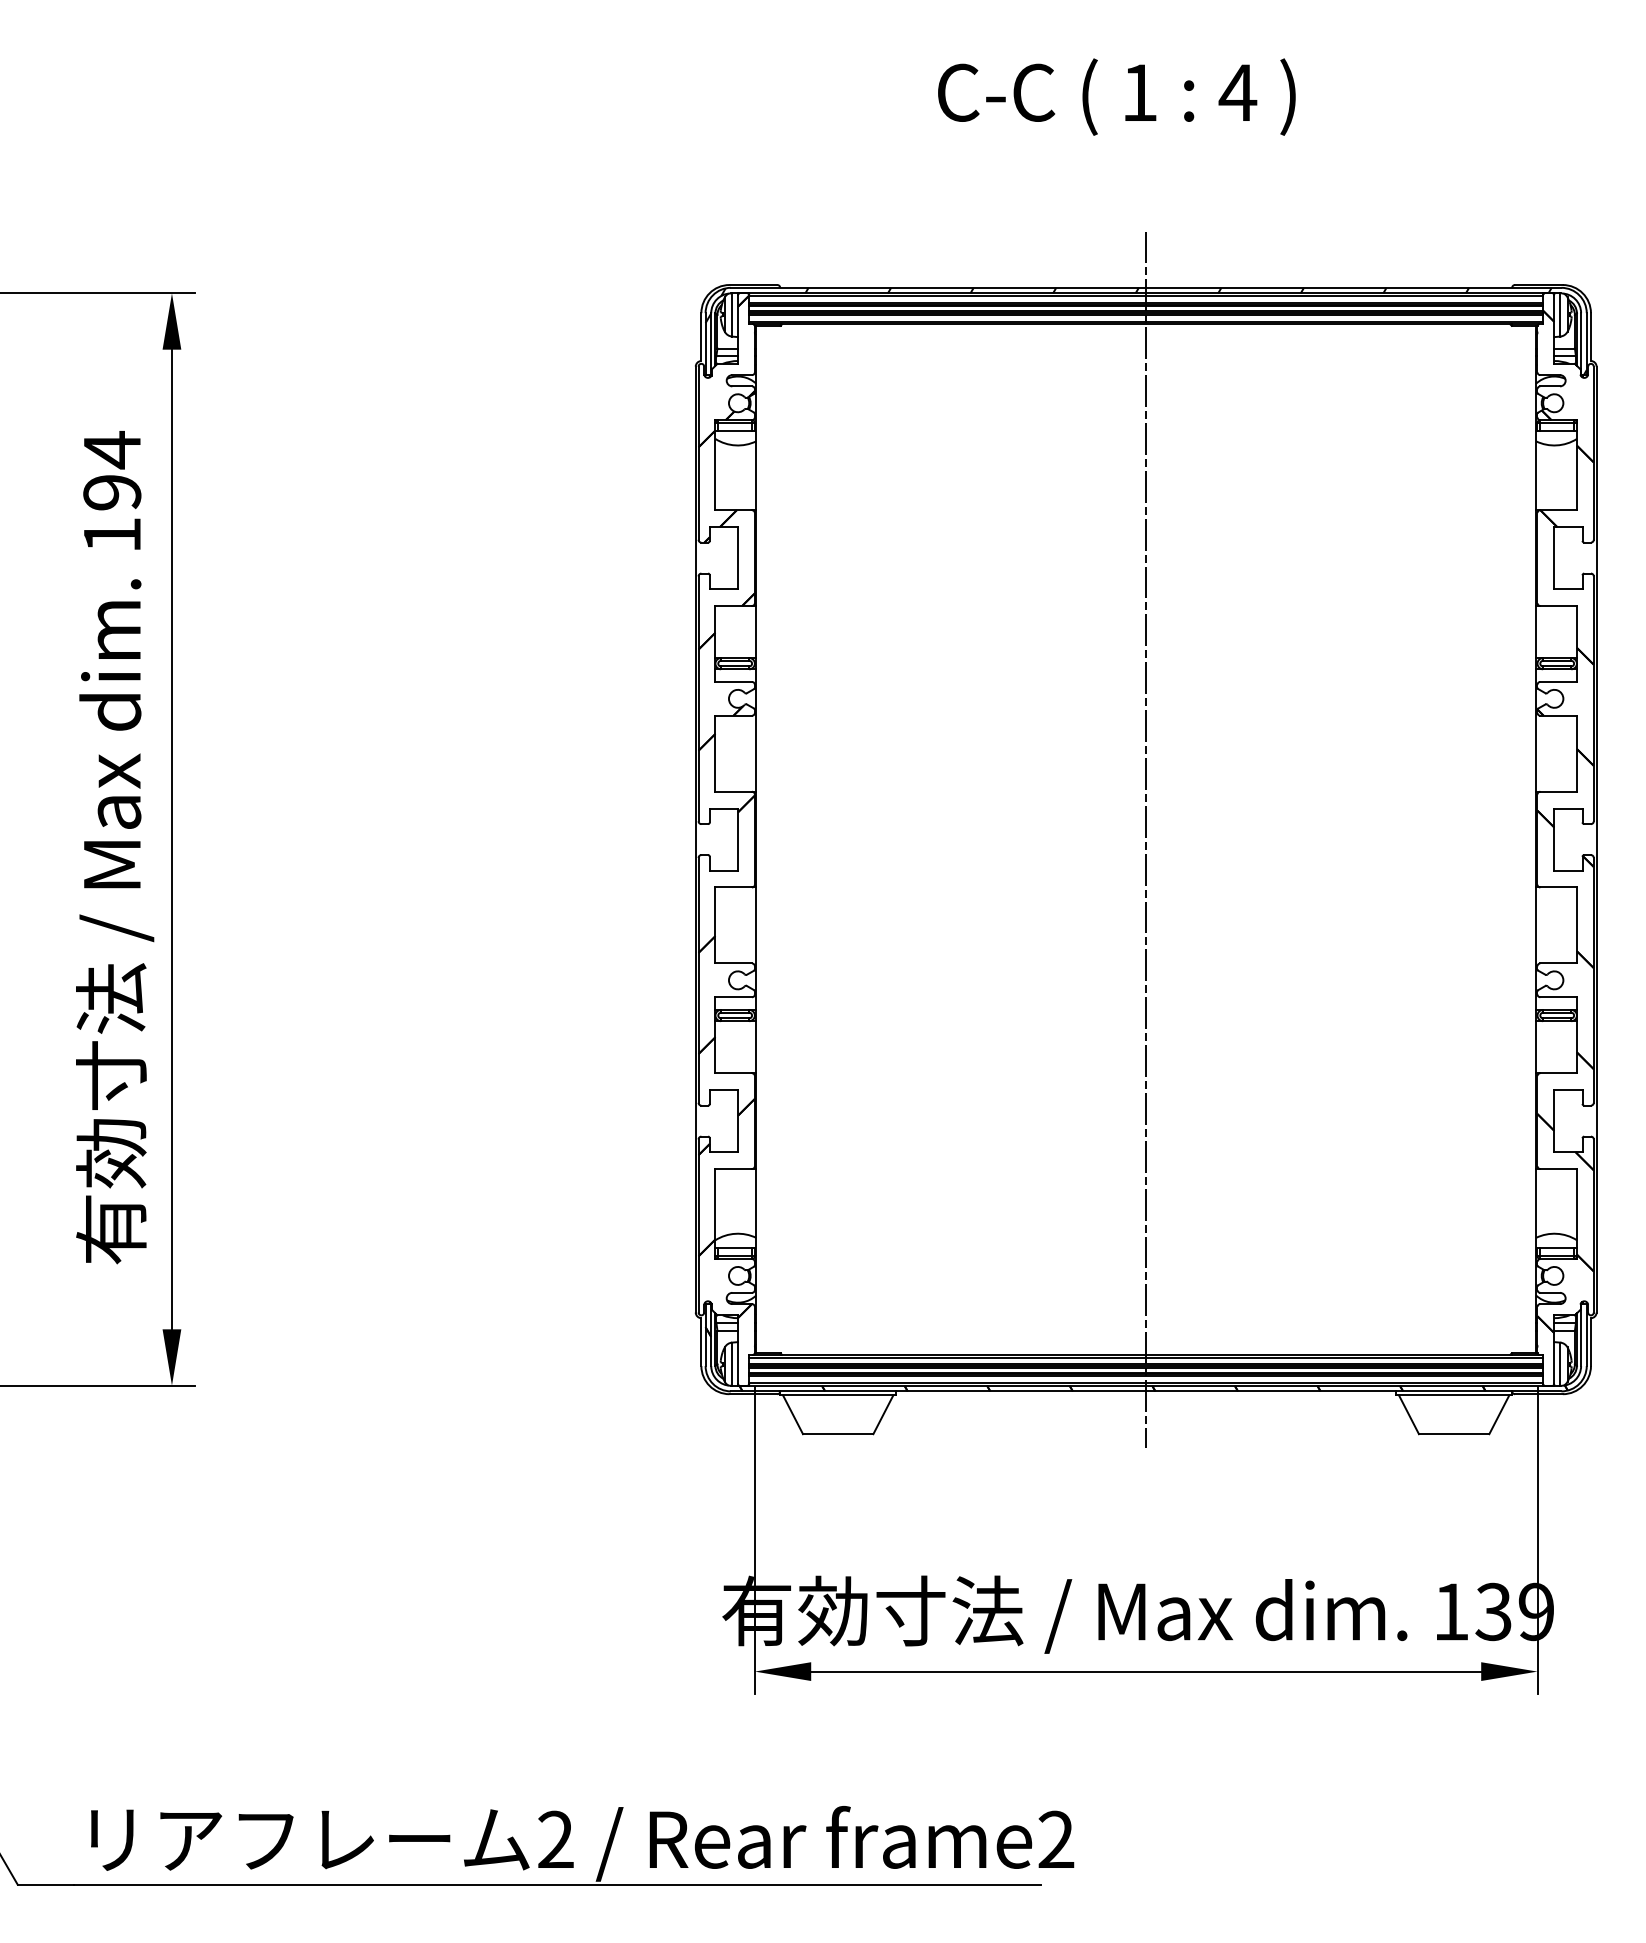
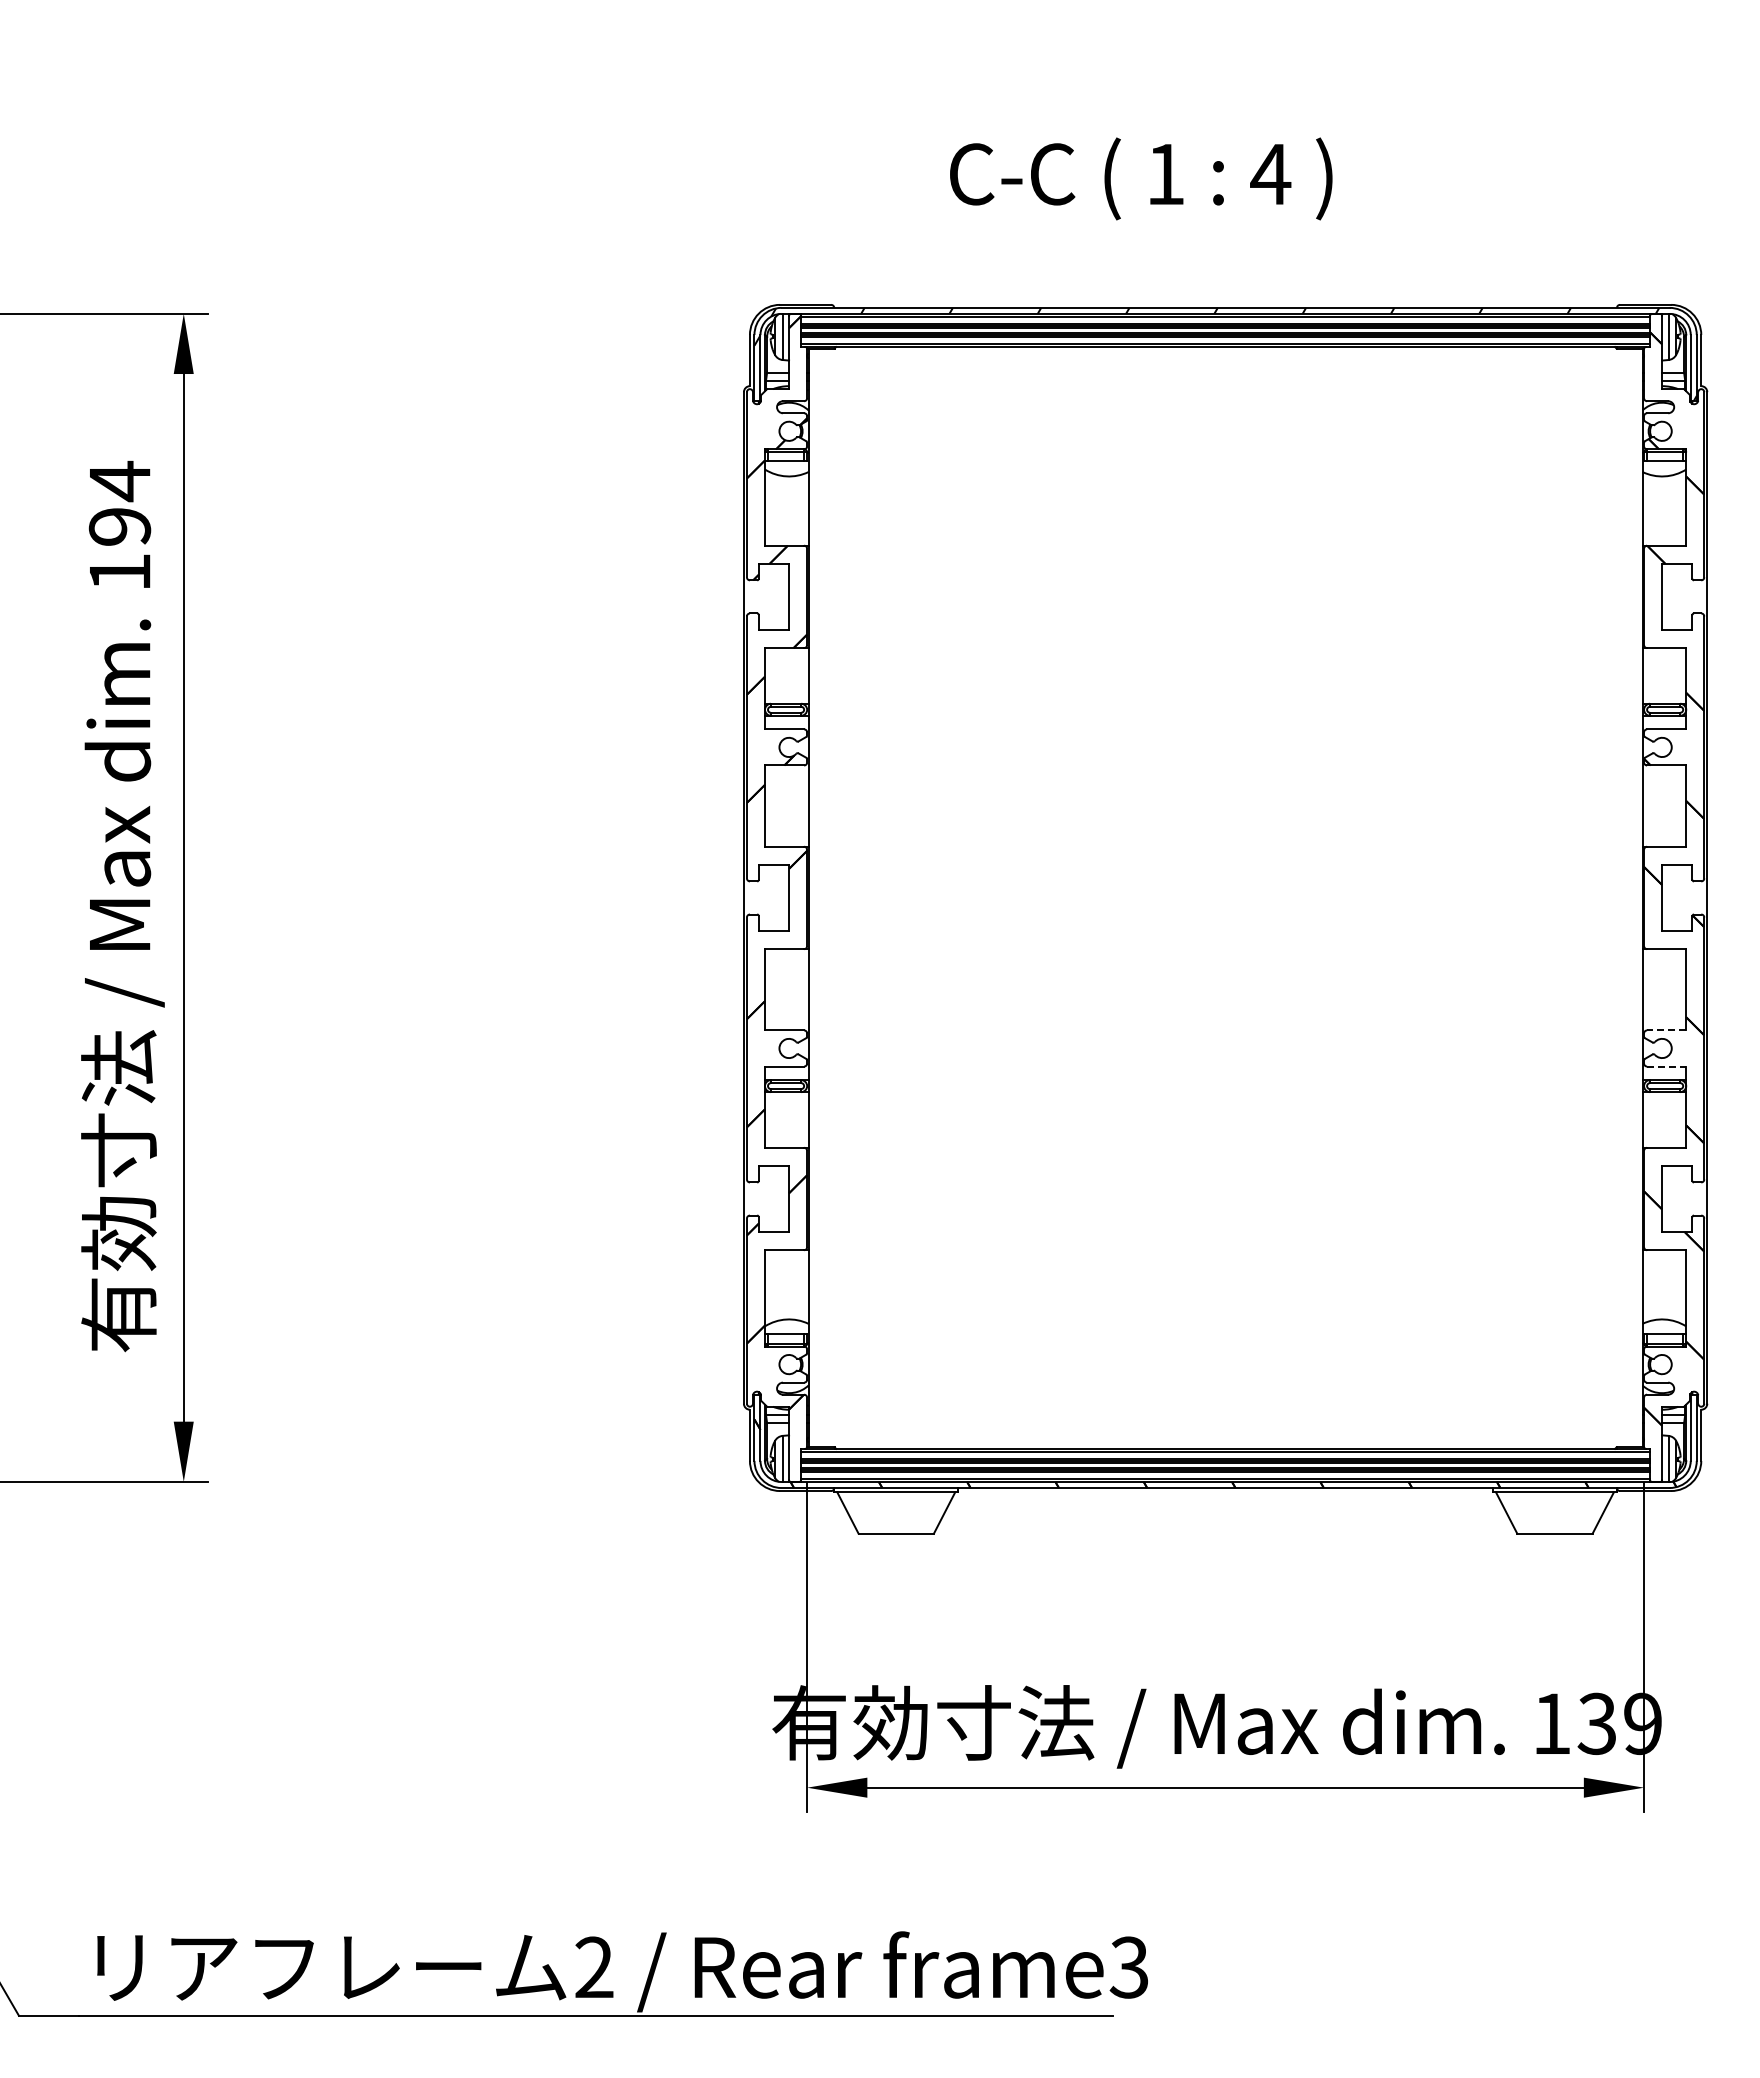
text: (1117, 96) -> (1141, 178), moved
line: (1146, 839) -> (1225, 897), removed
line: (1558, 963) -> (1666, 1030), solid -> dashed
line: (1558, 997) -> (1666, 1066), solid -> dashed
text: (1055, 1839) -> (1128, 1967), frame2 -> frame3

